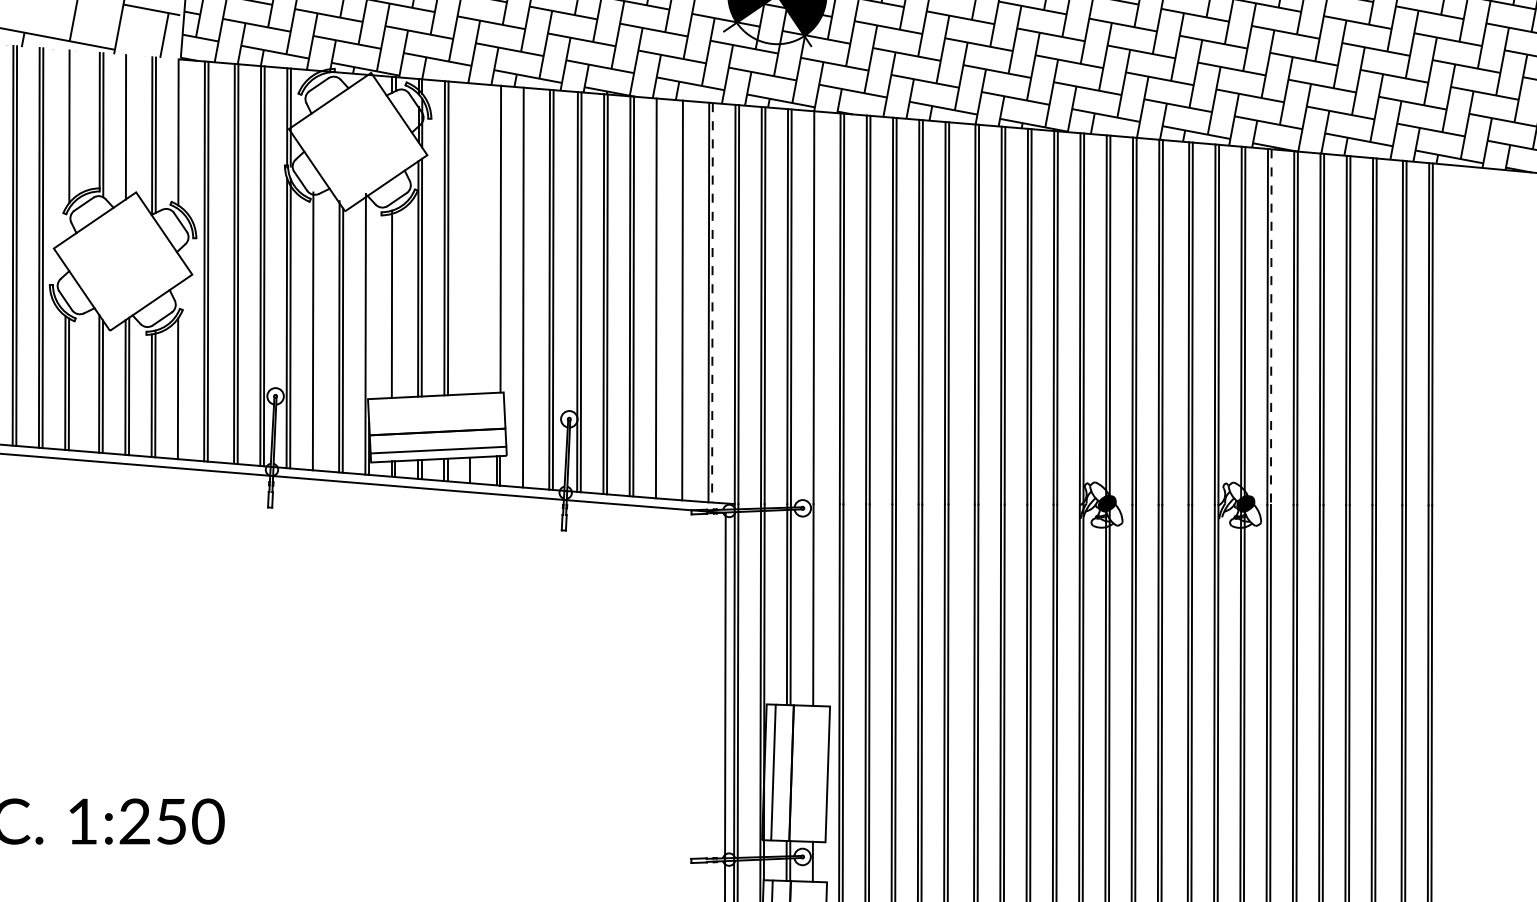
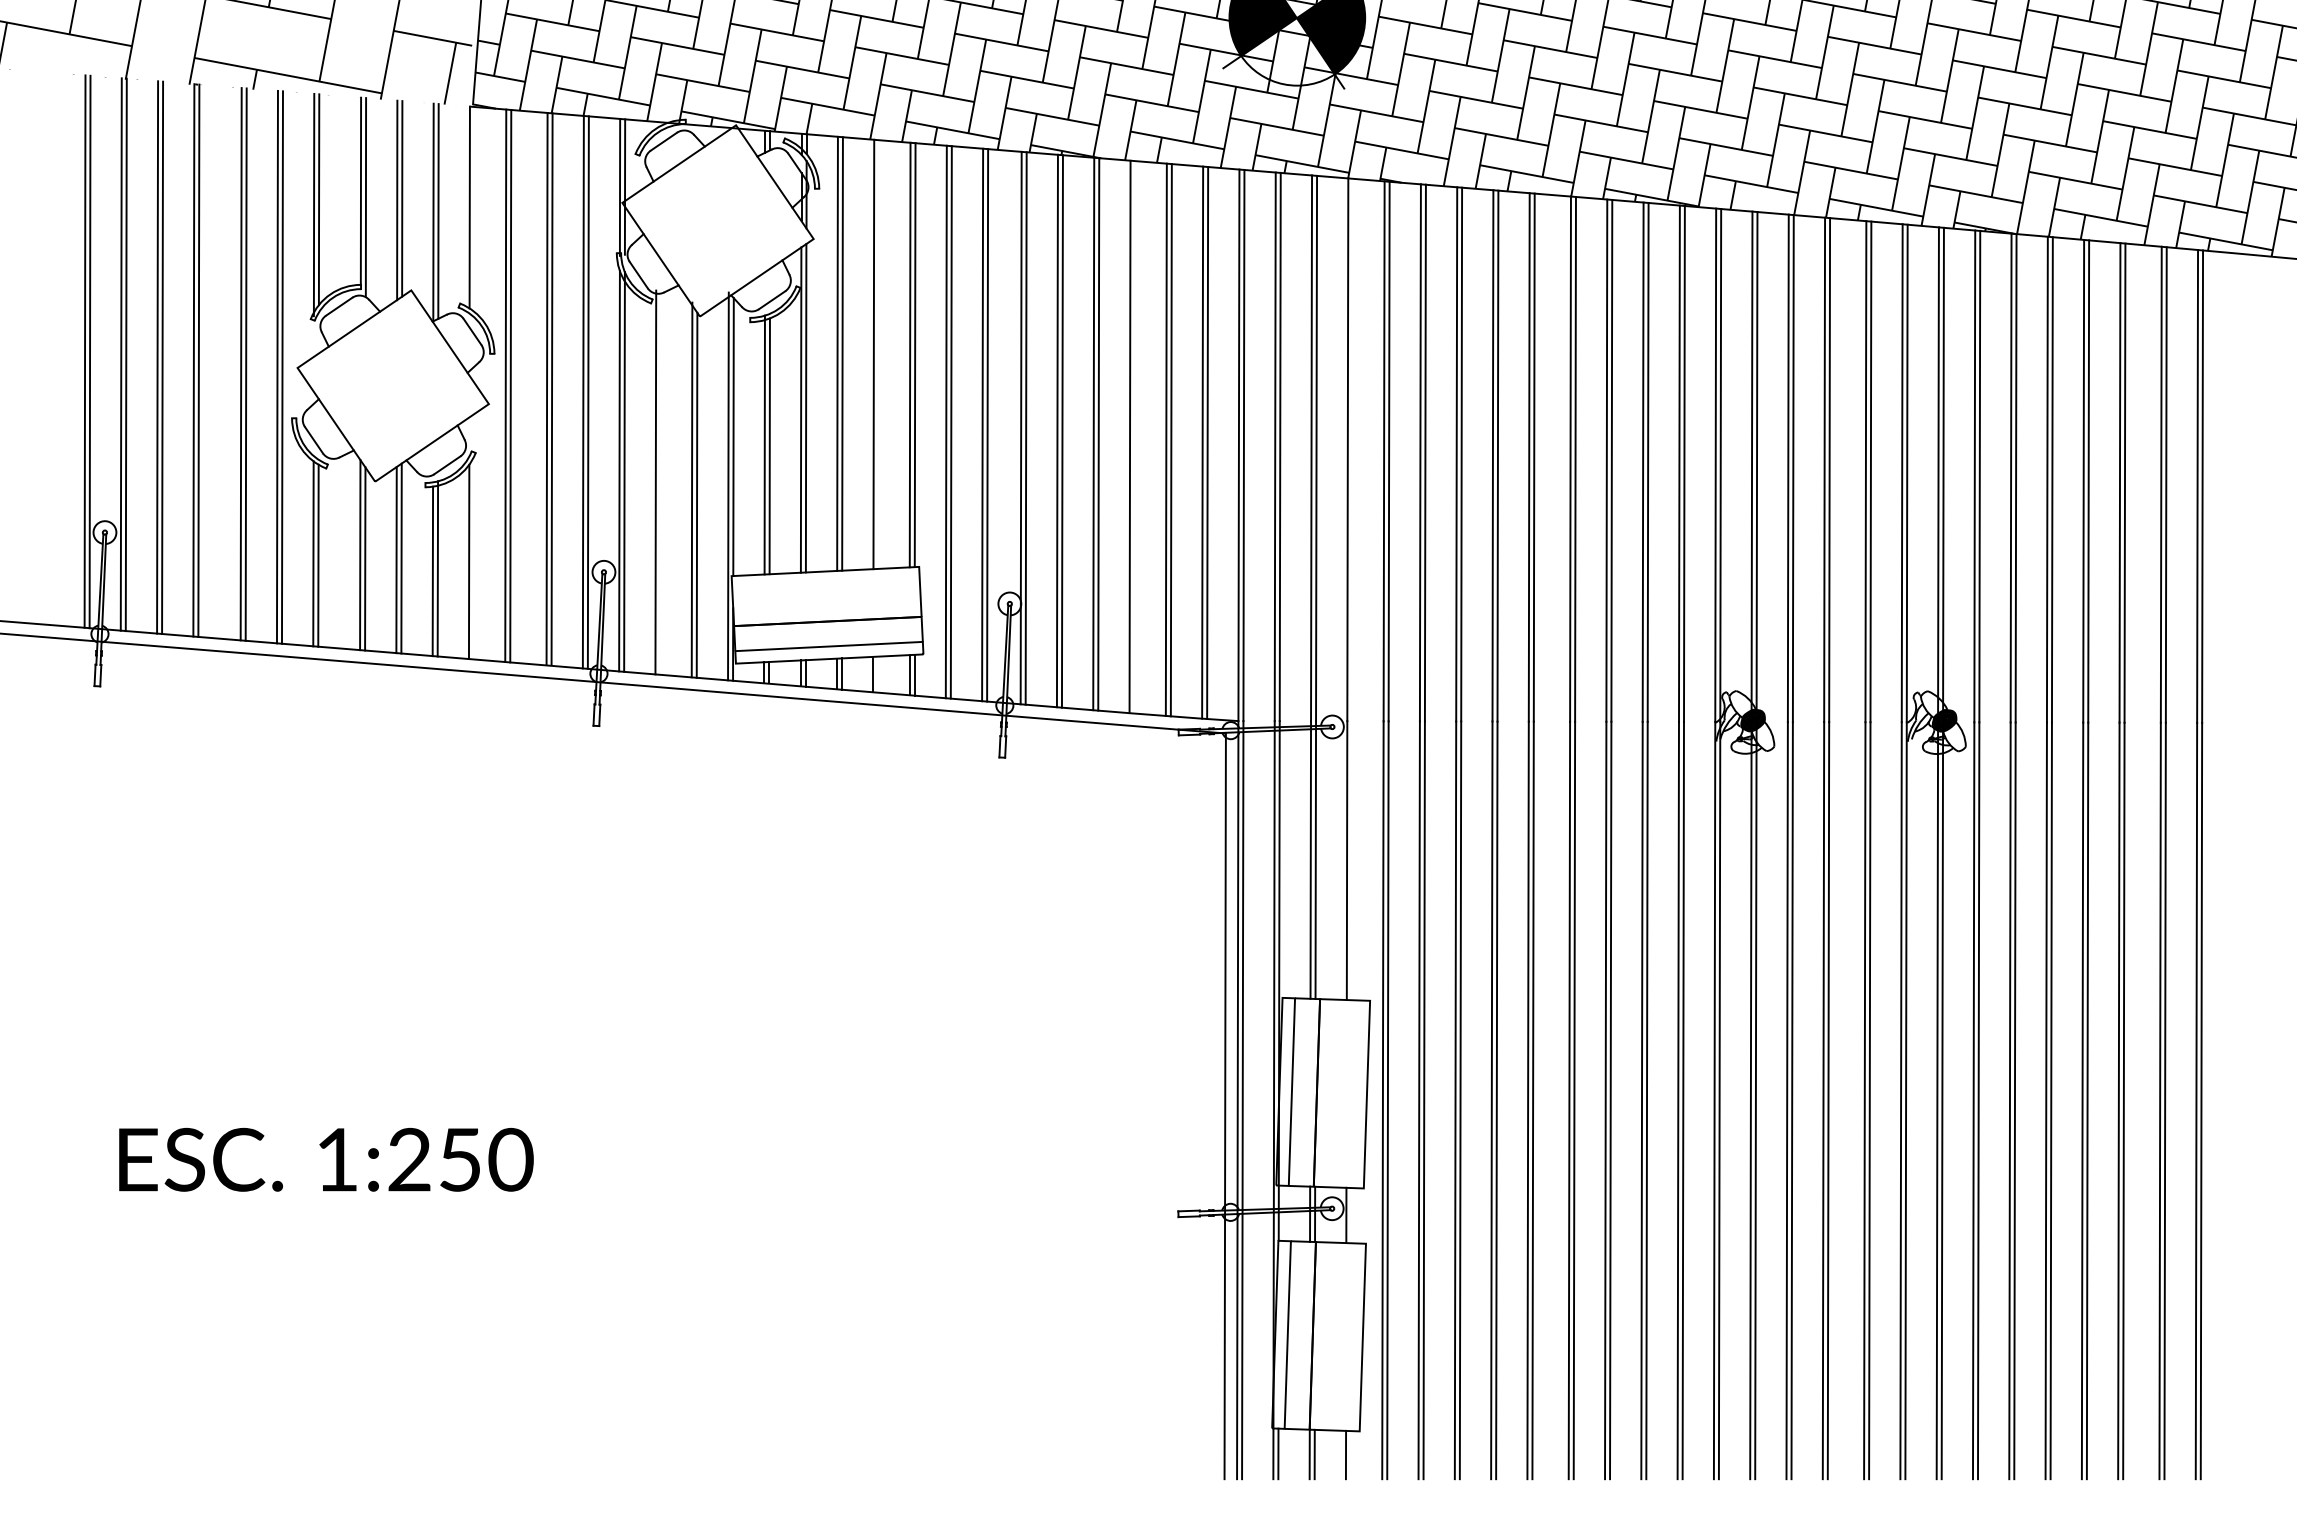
line: (129, 125) -> (402, 198), added
line: (65, 130) -> (313, 204), added
line: (470, 238) -> (873, 354), added
line: (496, 238) -> (909, 354), added
line: (526, 287) -> (950, 422), added
line: (369, 298) -> (733, 436), added
line: (685, 301) -> (1170, 440), added
line: (712, 303) -> (1207, 443), dashed -> solid
line: (395, 305) -> (769, 446), added
line: (1271, 327) -> (1979, 476), dashed -> solid

